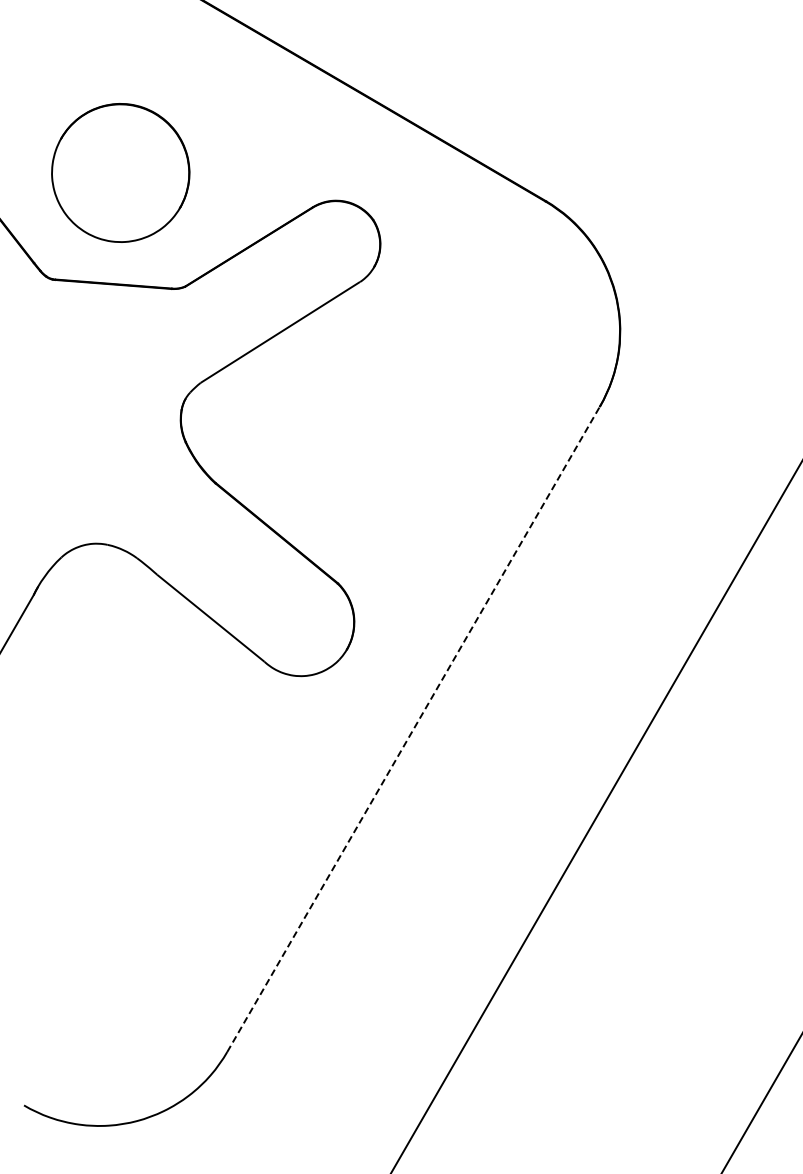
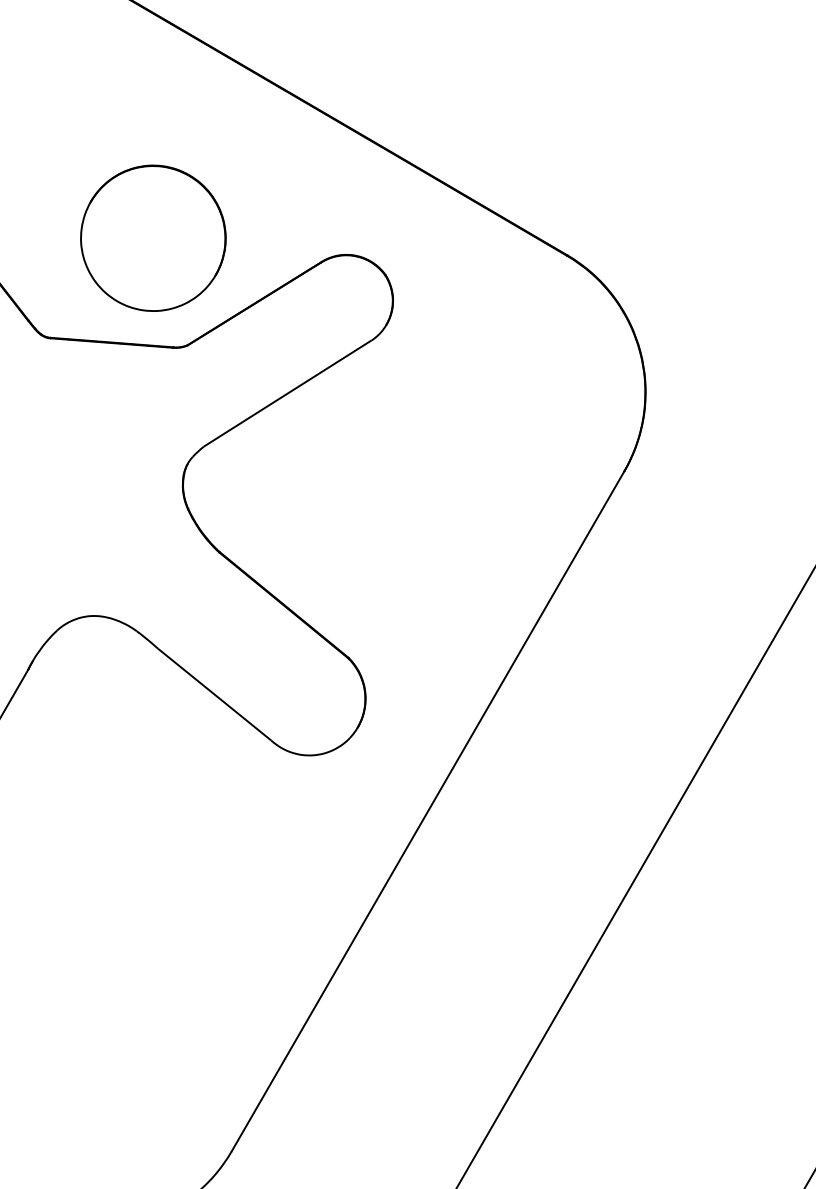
part: (120, 172) -> (153, 237), moved
line: (413, 729) -> (427, 811), dashed -> solid

